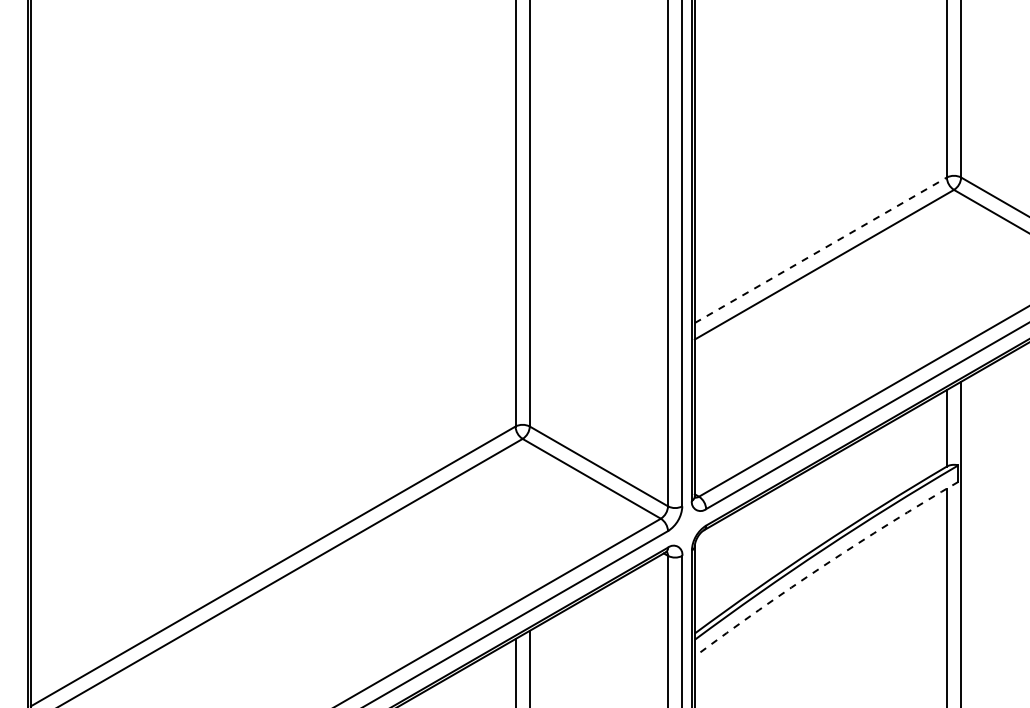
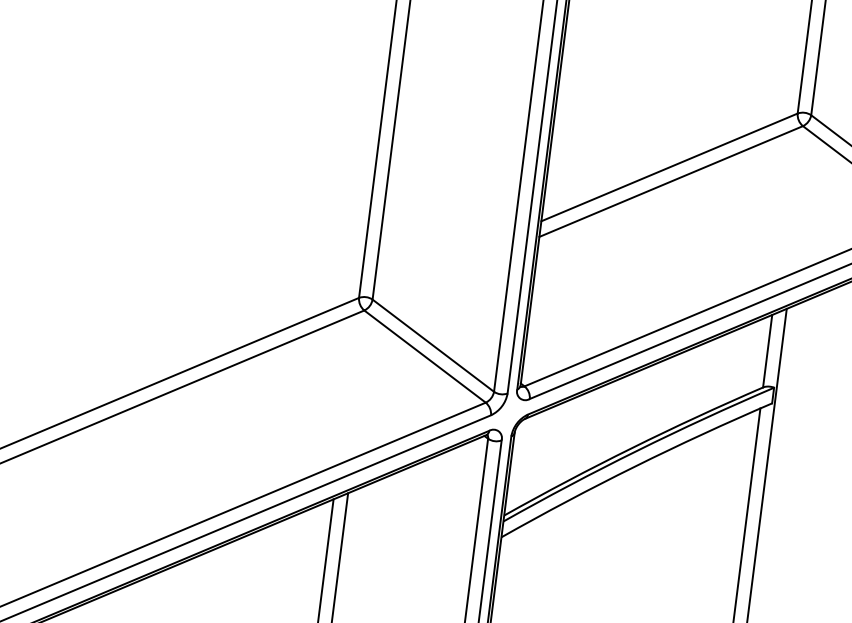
line: (820, 250) -> (669, 167), dashed -> solid
arc: (824, 565) -> (635, 466), dashed -> solid

